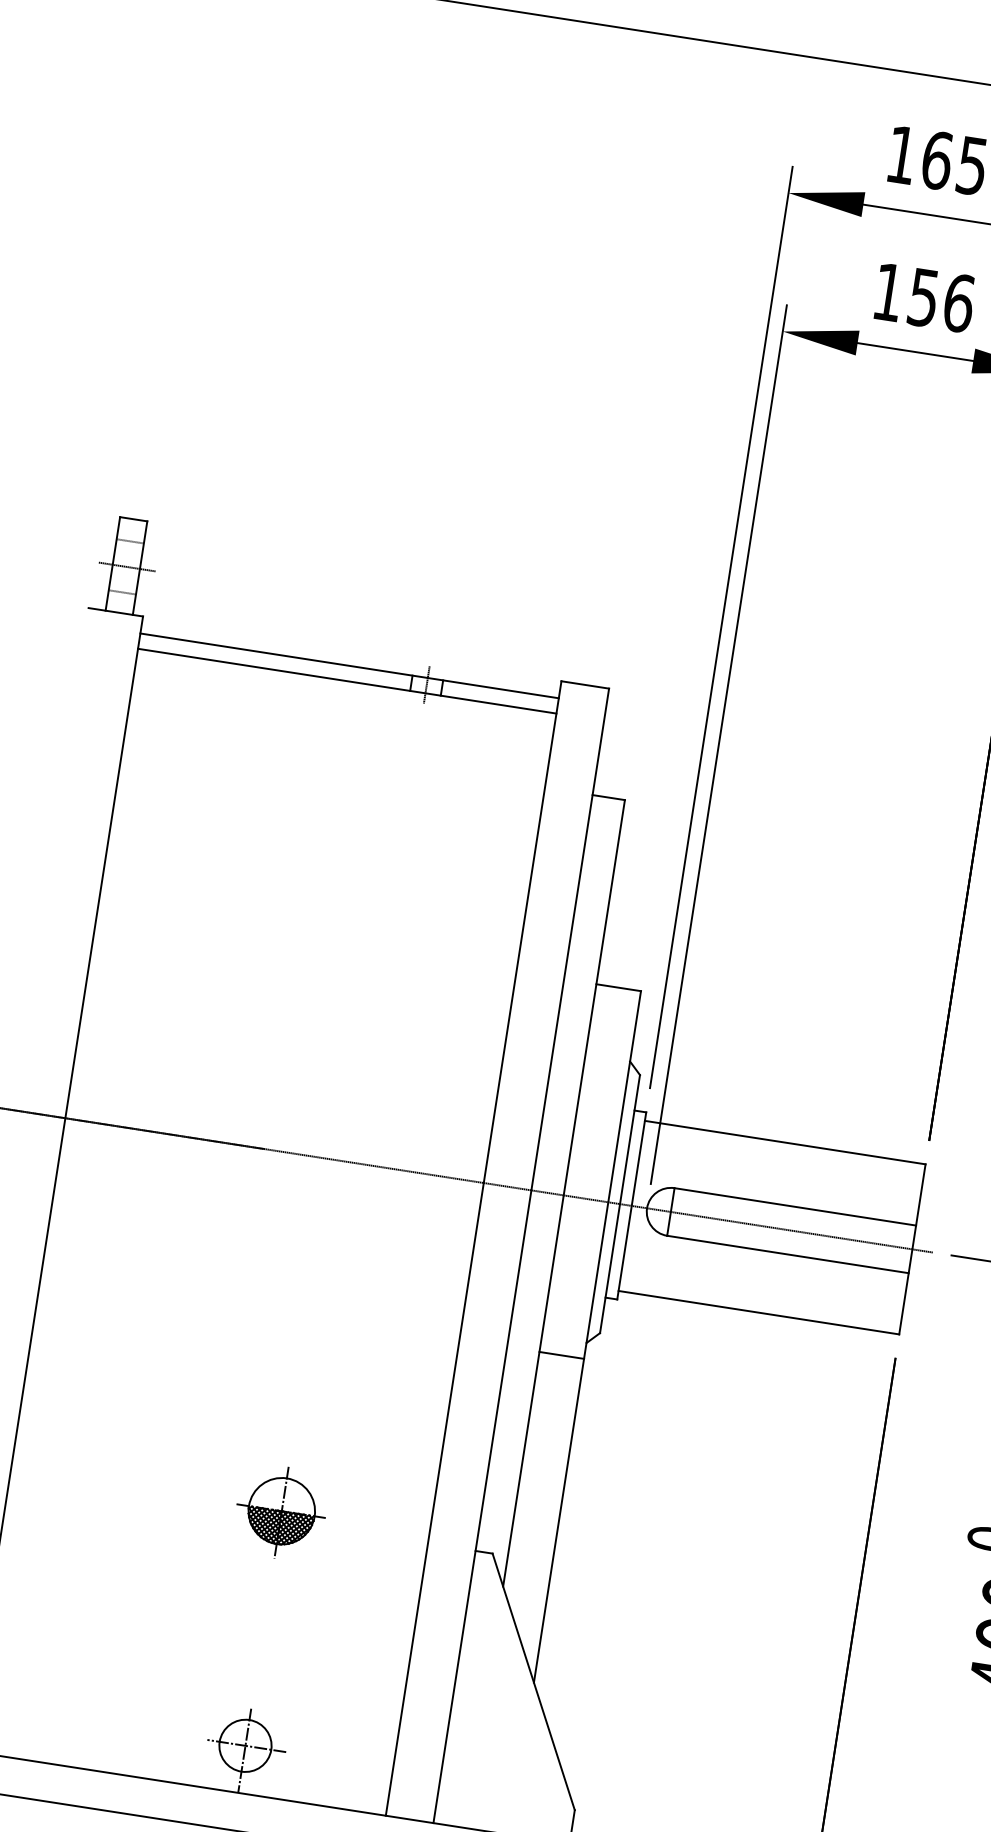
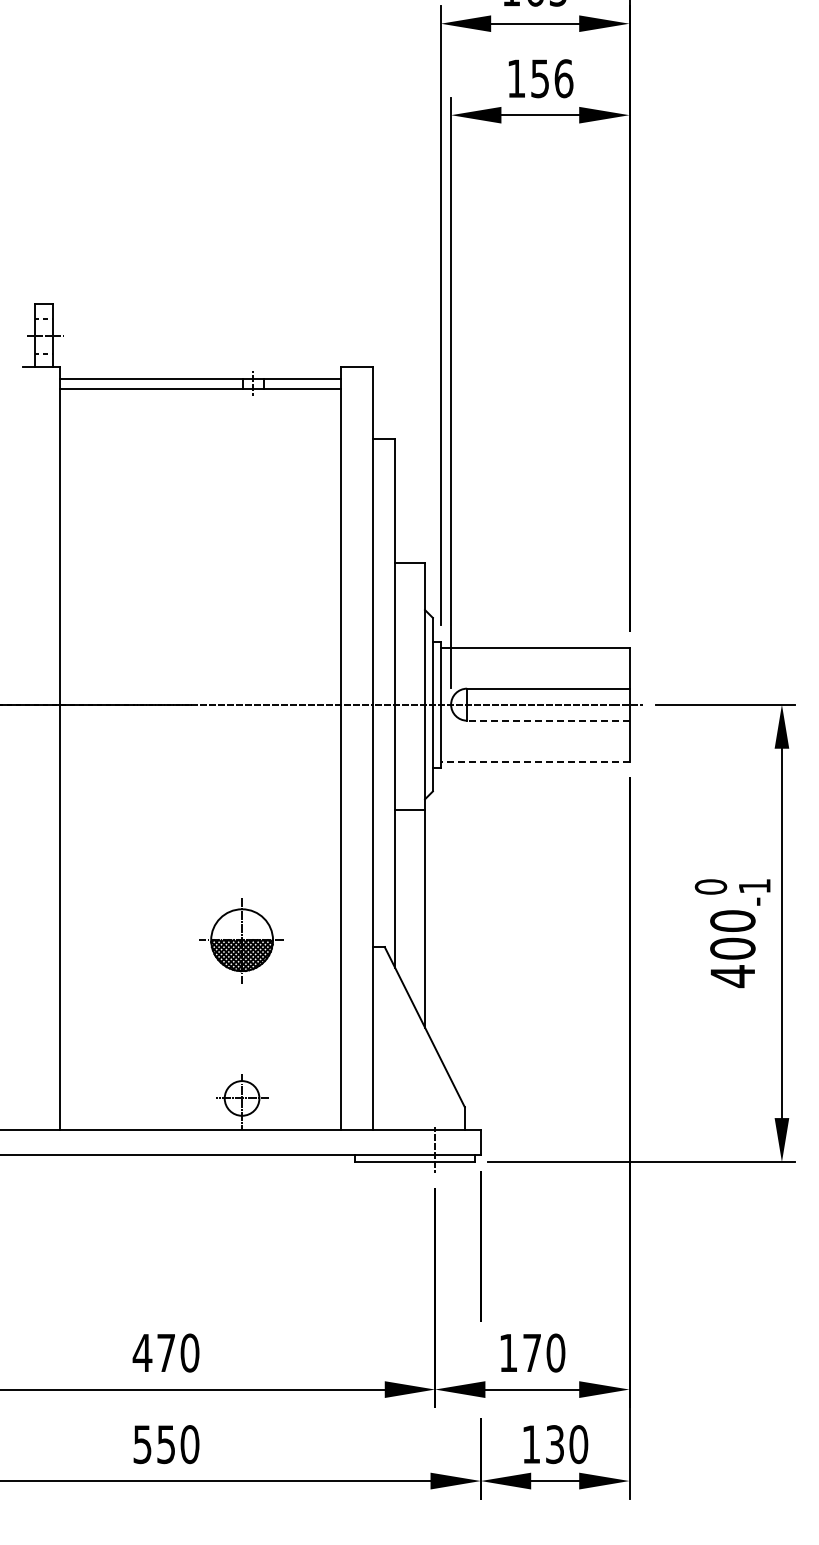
line: (786, 1254) -> (547, 720), solid -> dashed
line: (758, 1311) -> (534, 761), solid -> dashed
part: (280, 1512) -> (241, 941), size x1.4

